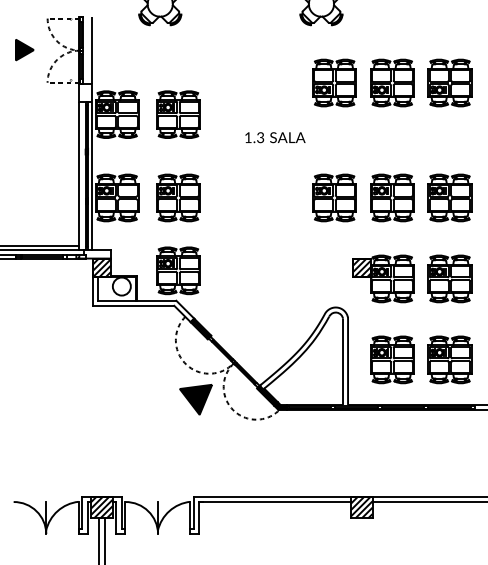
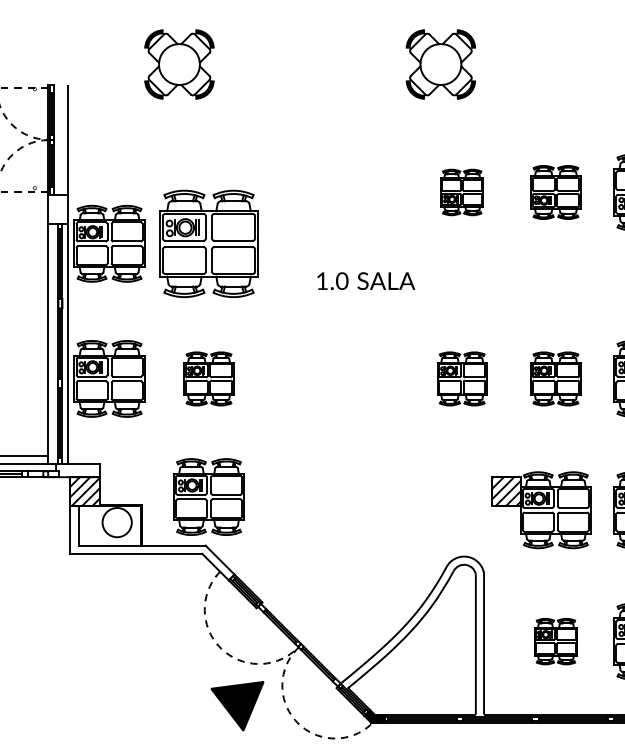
part: (334, 82) -> (462, 191), size x0.6
part: (392, 82) -> (556, 191), size x0.7
part: (178, 114) -> (209, 243), size x1.4
text: (260, 137) -> (342, 280), 1.3 -> 1.0
part: (178, 197) -> (209, 378), size x0.7
part: (334, 197) -> (462, 378), size x0.7
part: (392, 197) -> (556, 378), size x0.7
part: (392, 359) -> (556, 640), size x0.6

